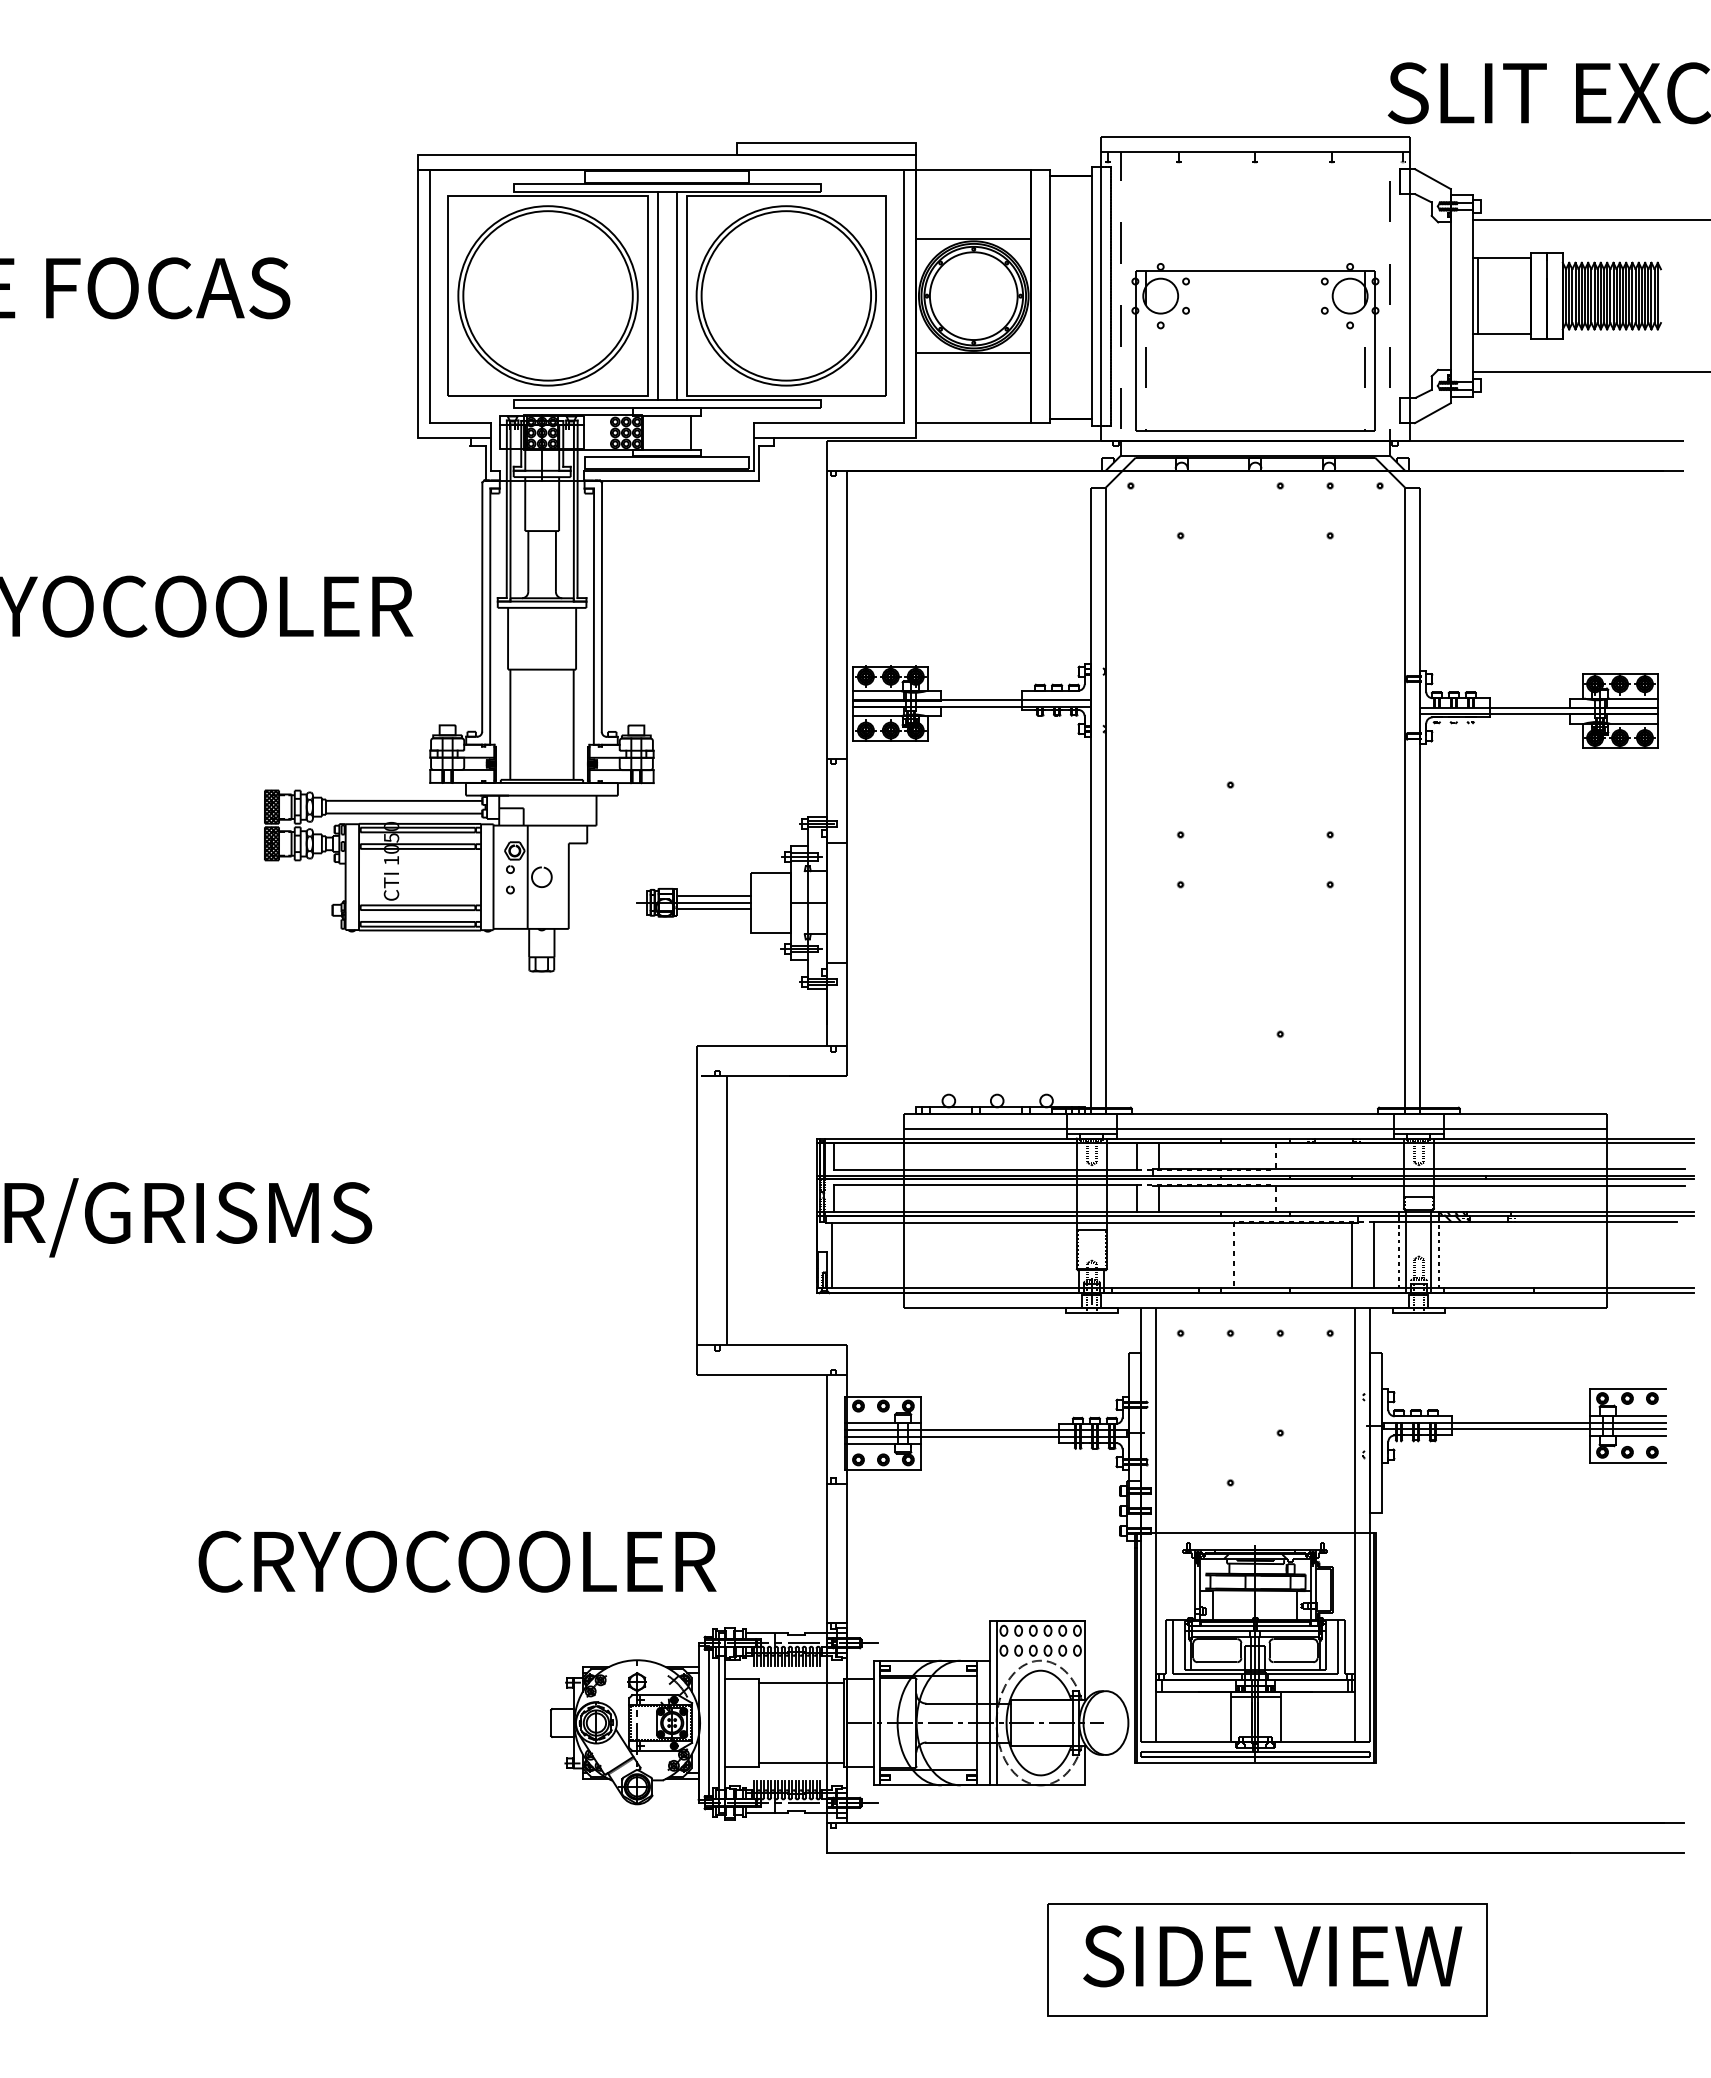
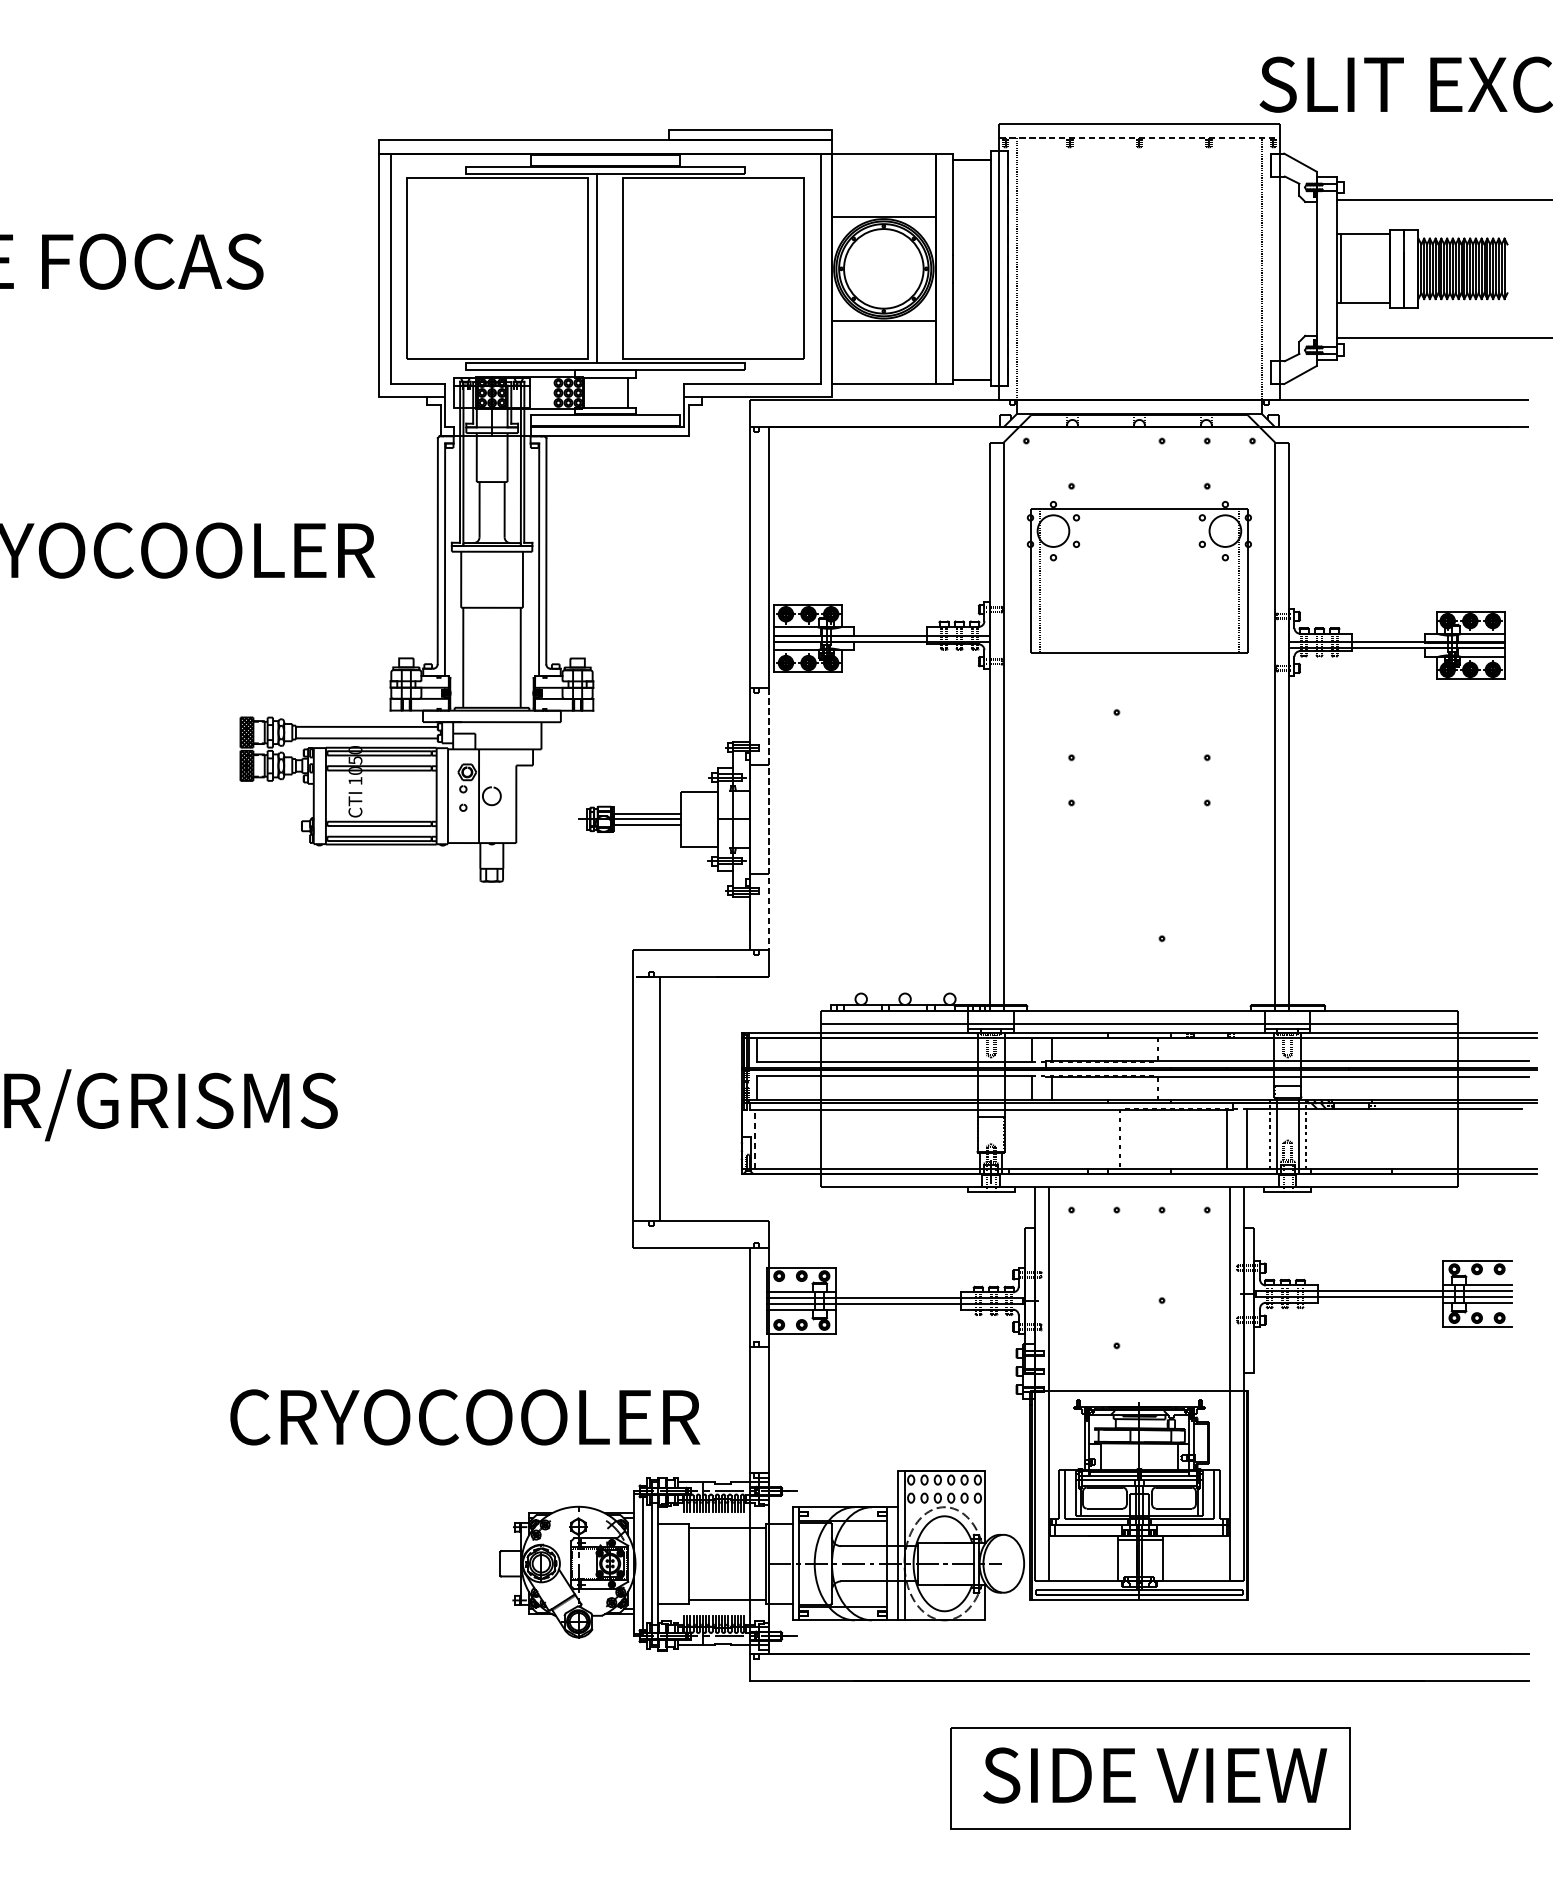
line: (1255, 151) -> (1139, 137), solid -> dashed
part: (547, 295) -> (496, 268), removed
line: (676, 295) -> (614, 268), removed
part: (785, 295) -> (712, 268), removed
part: (1255, 347) -> (1139, 577), moved
line: (846, 902) -> (768, 819), solid -> dashed
line: (831, 1255) -> (754, 1139), solid -> dashed
text: (457, 1561) -> (465, 1417), moved

